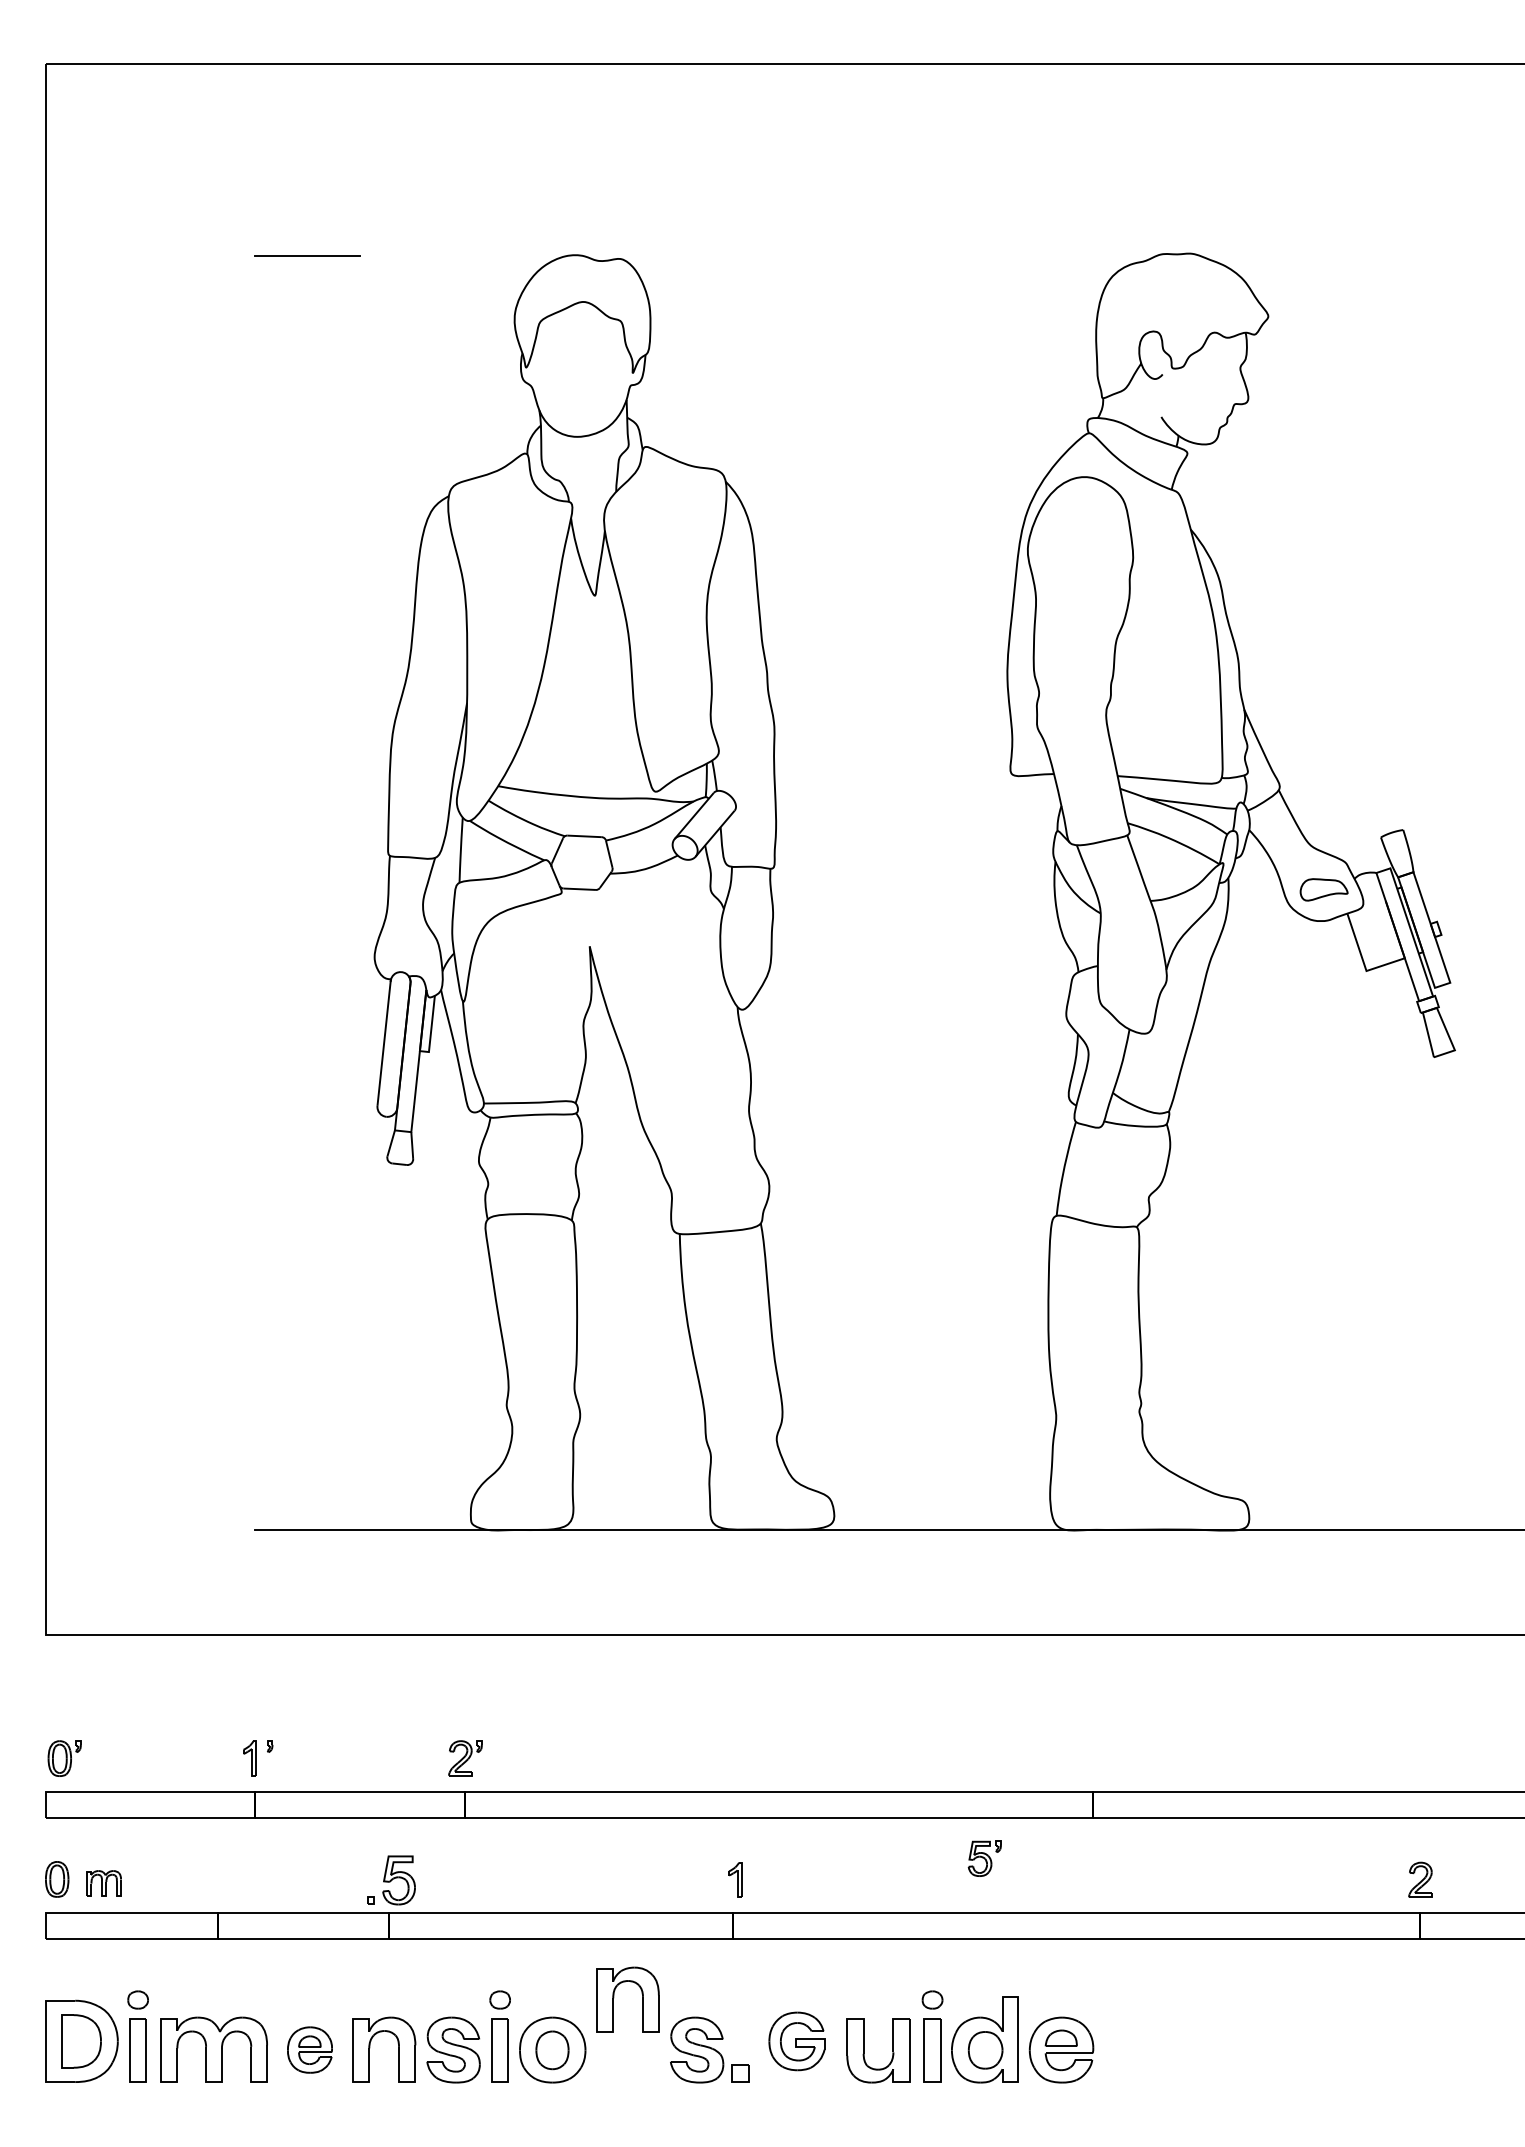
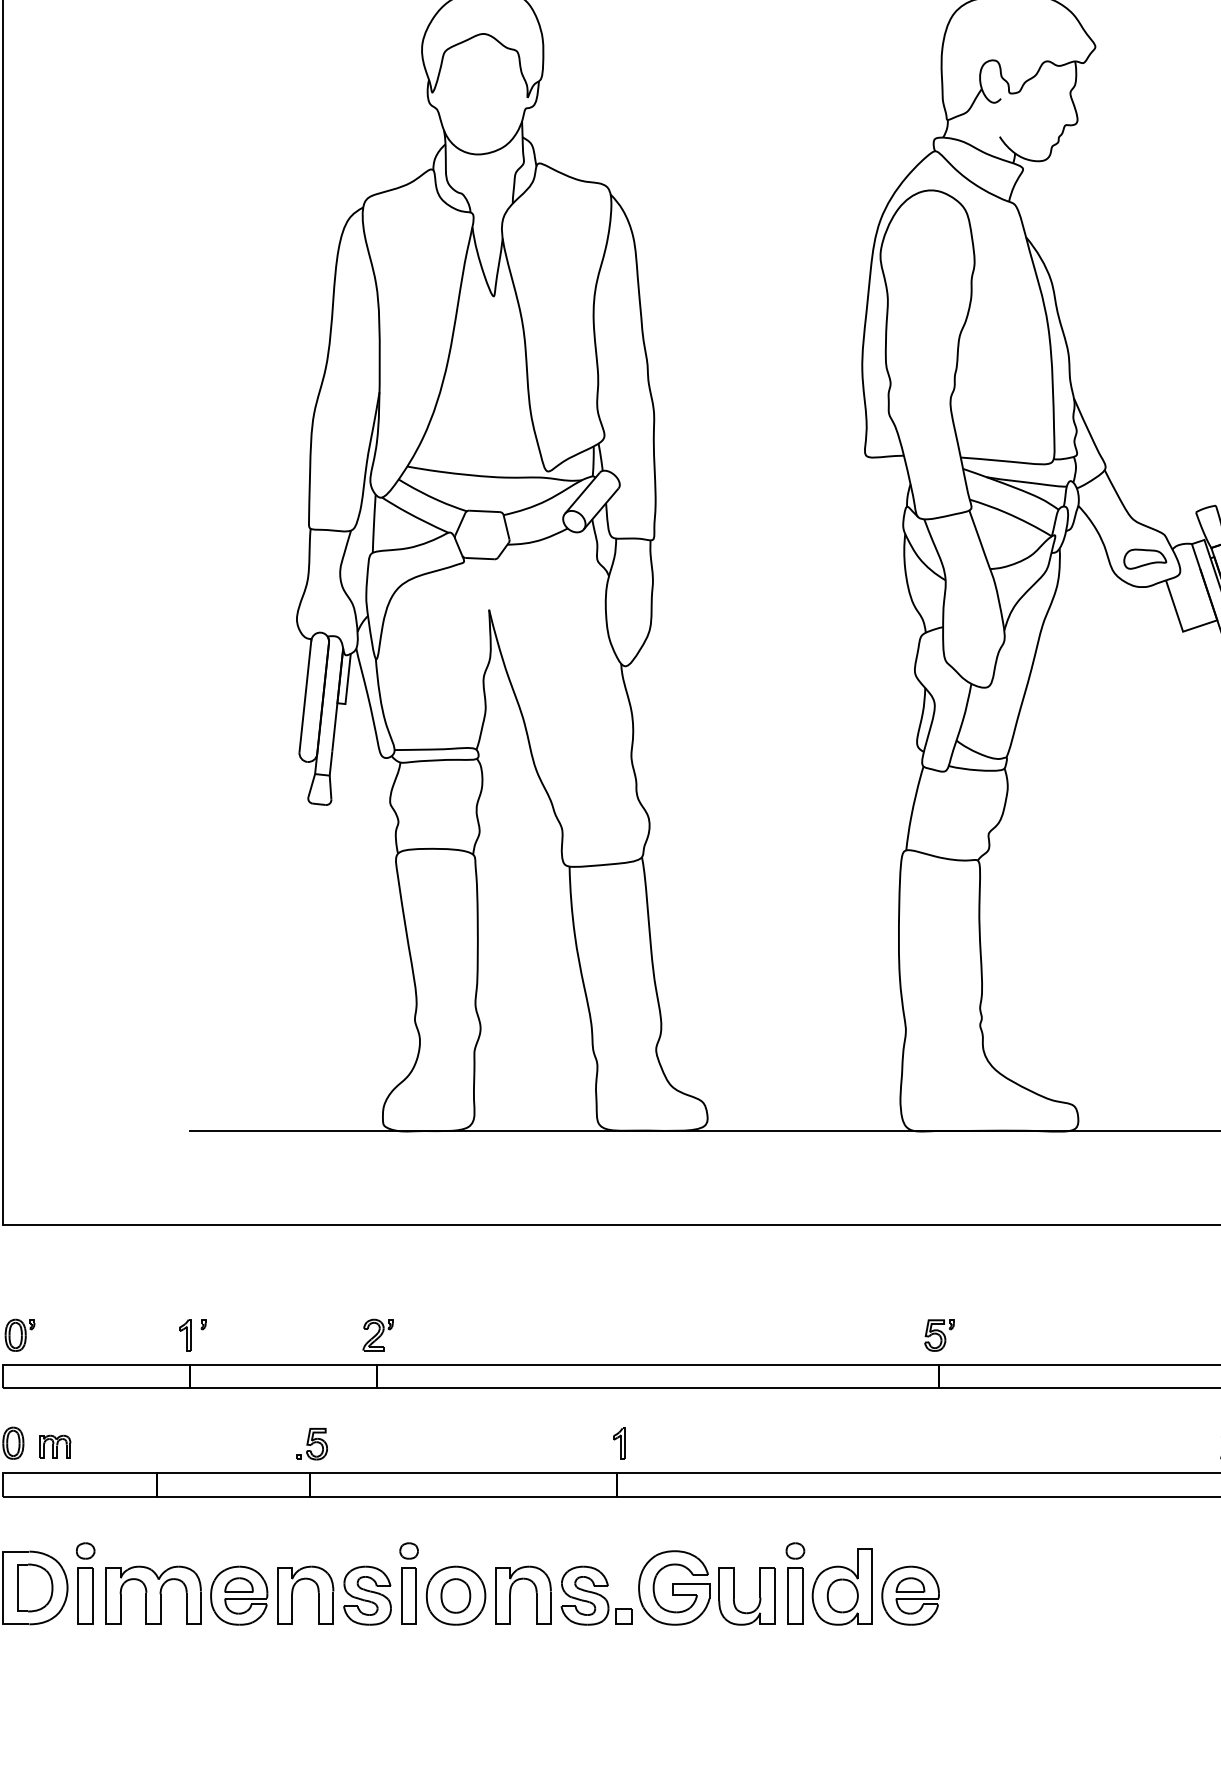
part: (984, 1858) -> (939, 1335), moved
part: (391, 1880) -> (312, 1444), size x0.71
part: (614, 1997) -> (511, 1593), moved
part: (796, 2041) -> (673, 1588), size x1.43
part: (309, 2049) -> (238, 1595), size x1.43

